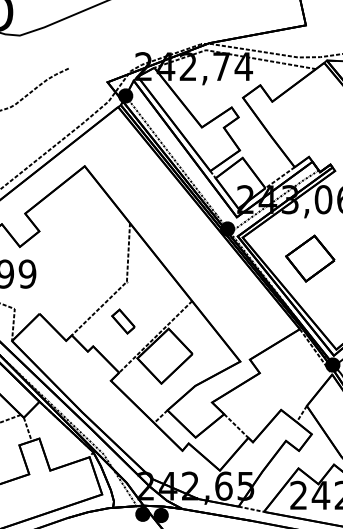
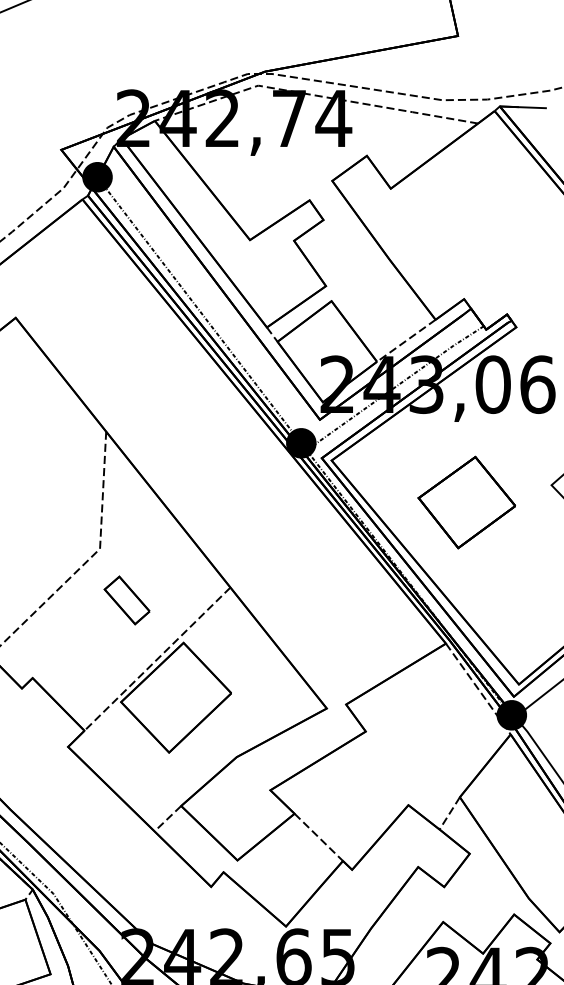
part: (123, 321) -> (127, 600), moved

